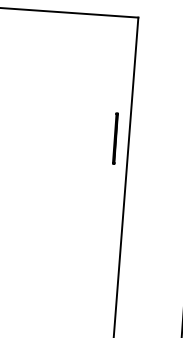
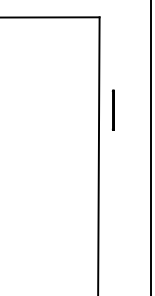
line: (114, 137) -> (112, 109), moved

